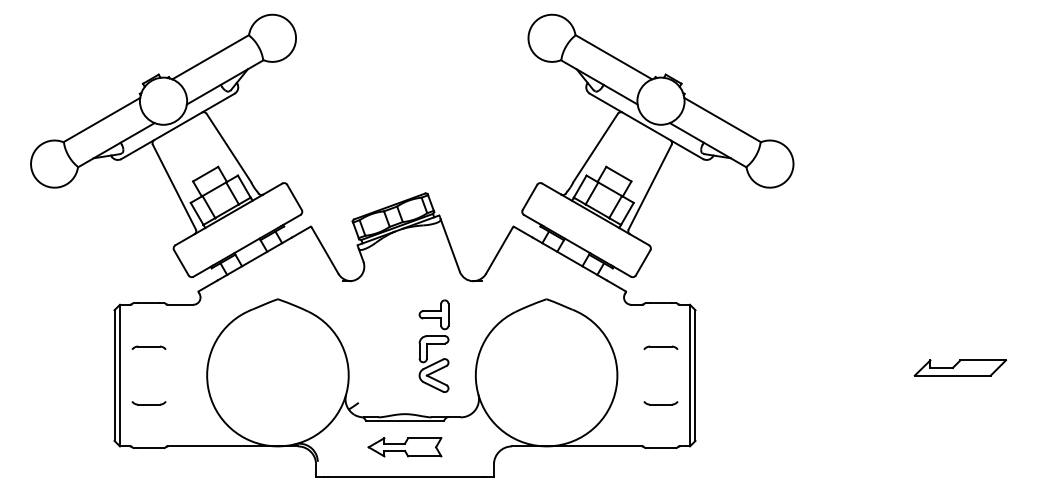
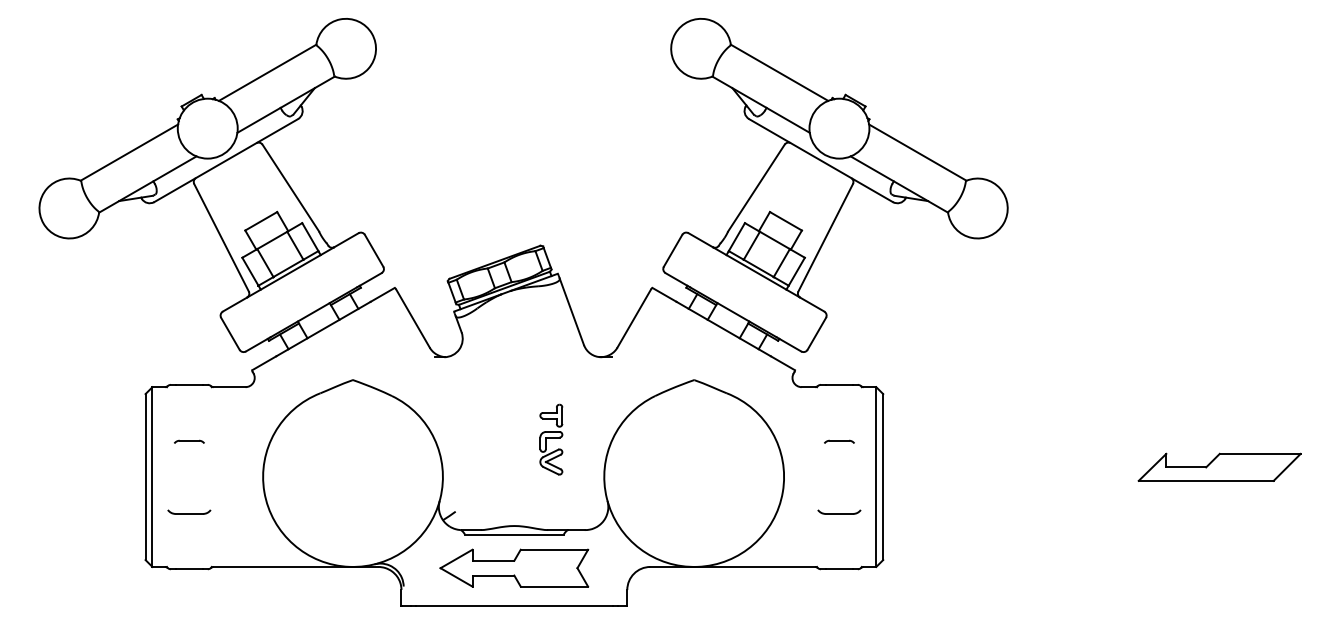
part: (434, 346) -> (551, 439), size x0.6
part: (149, 347) -> (189, 441), size x0.7
part: (661, 347) -> (839, 441), size x0.7
part: (960, 368) -> (1219, 467), size x1.4
part: (405, 446) -> (514, 567), size x1.6

